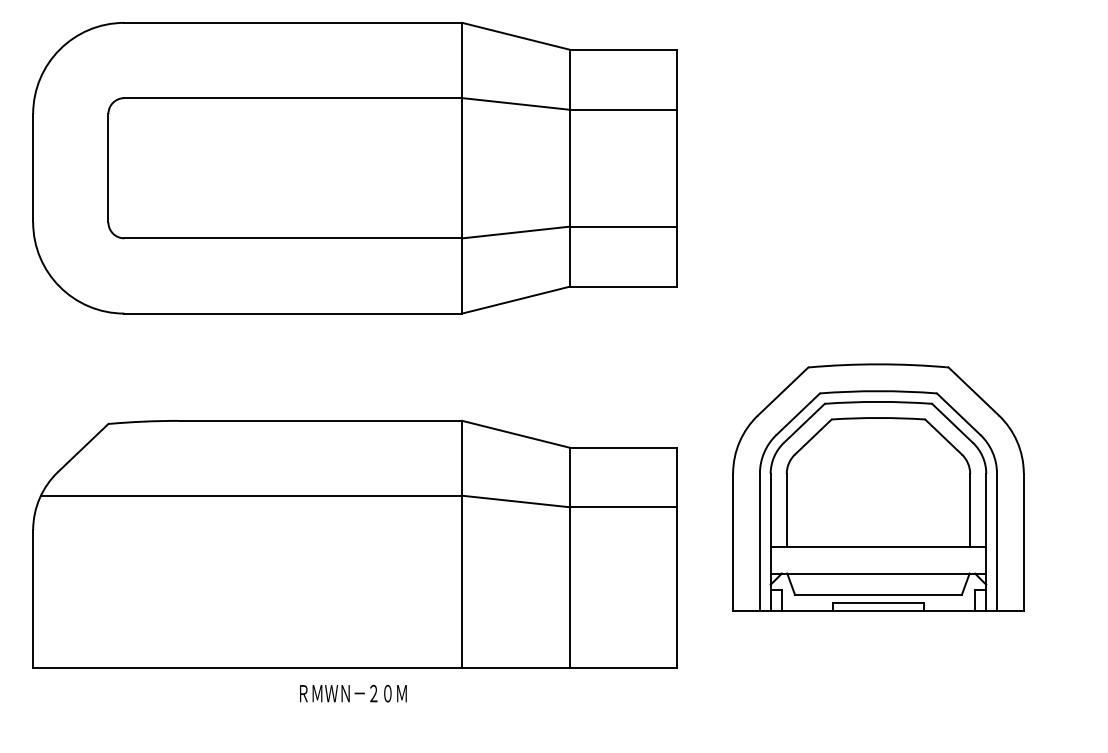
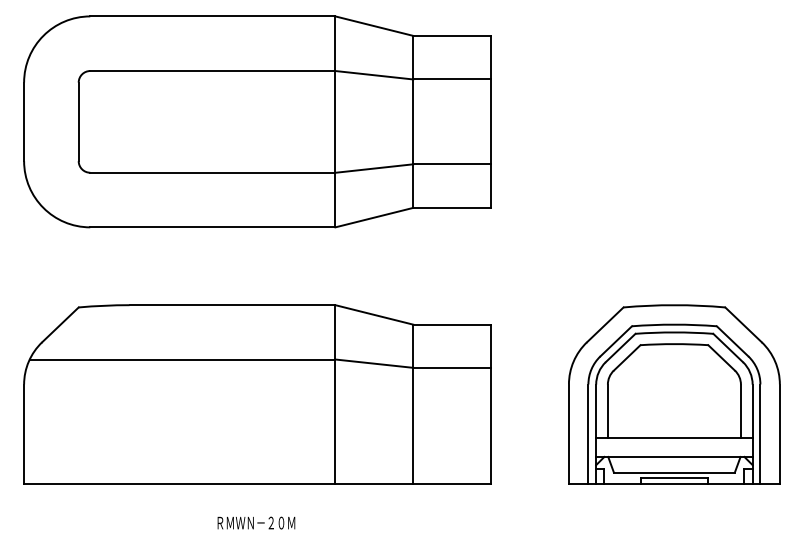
part: (878, 487) -> (674, 394), moved
text: (353, 692) -> (256, 522), moved

